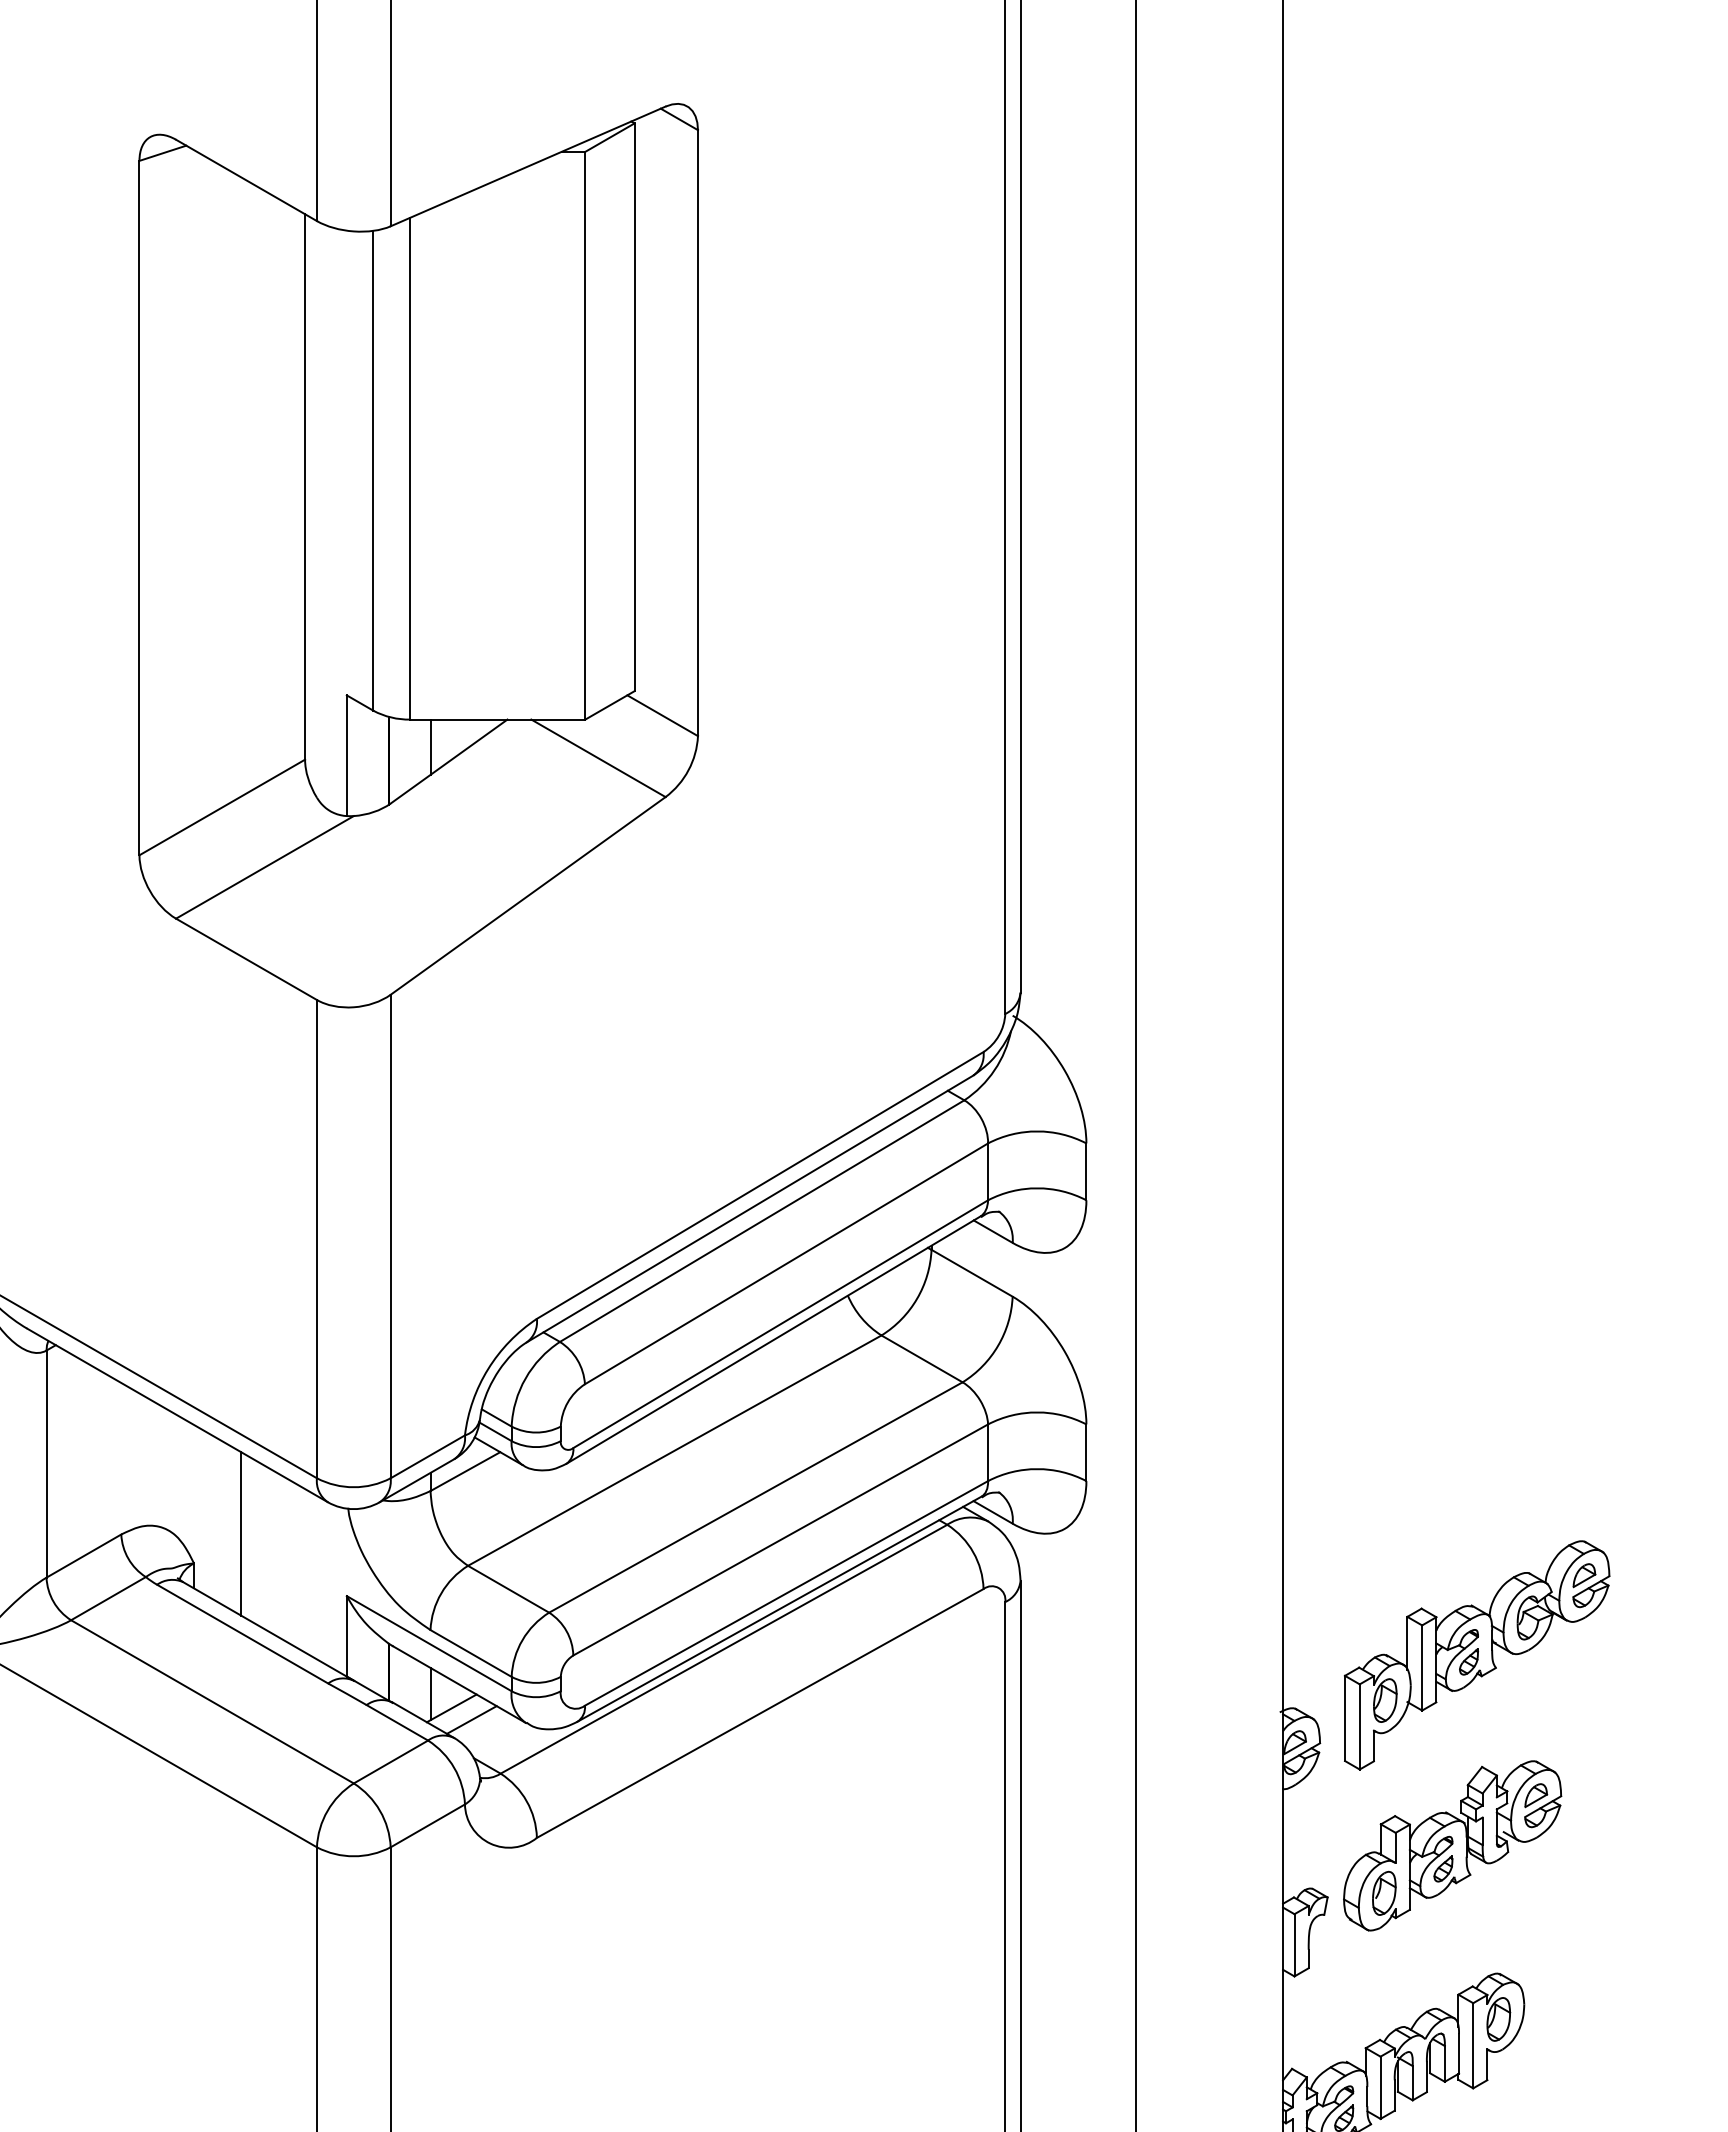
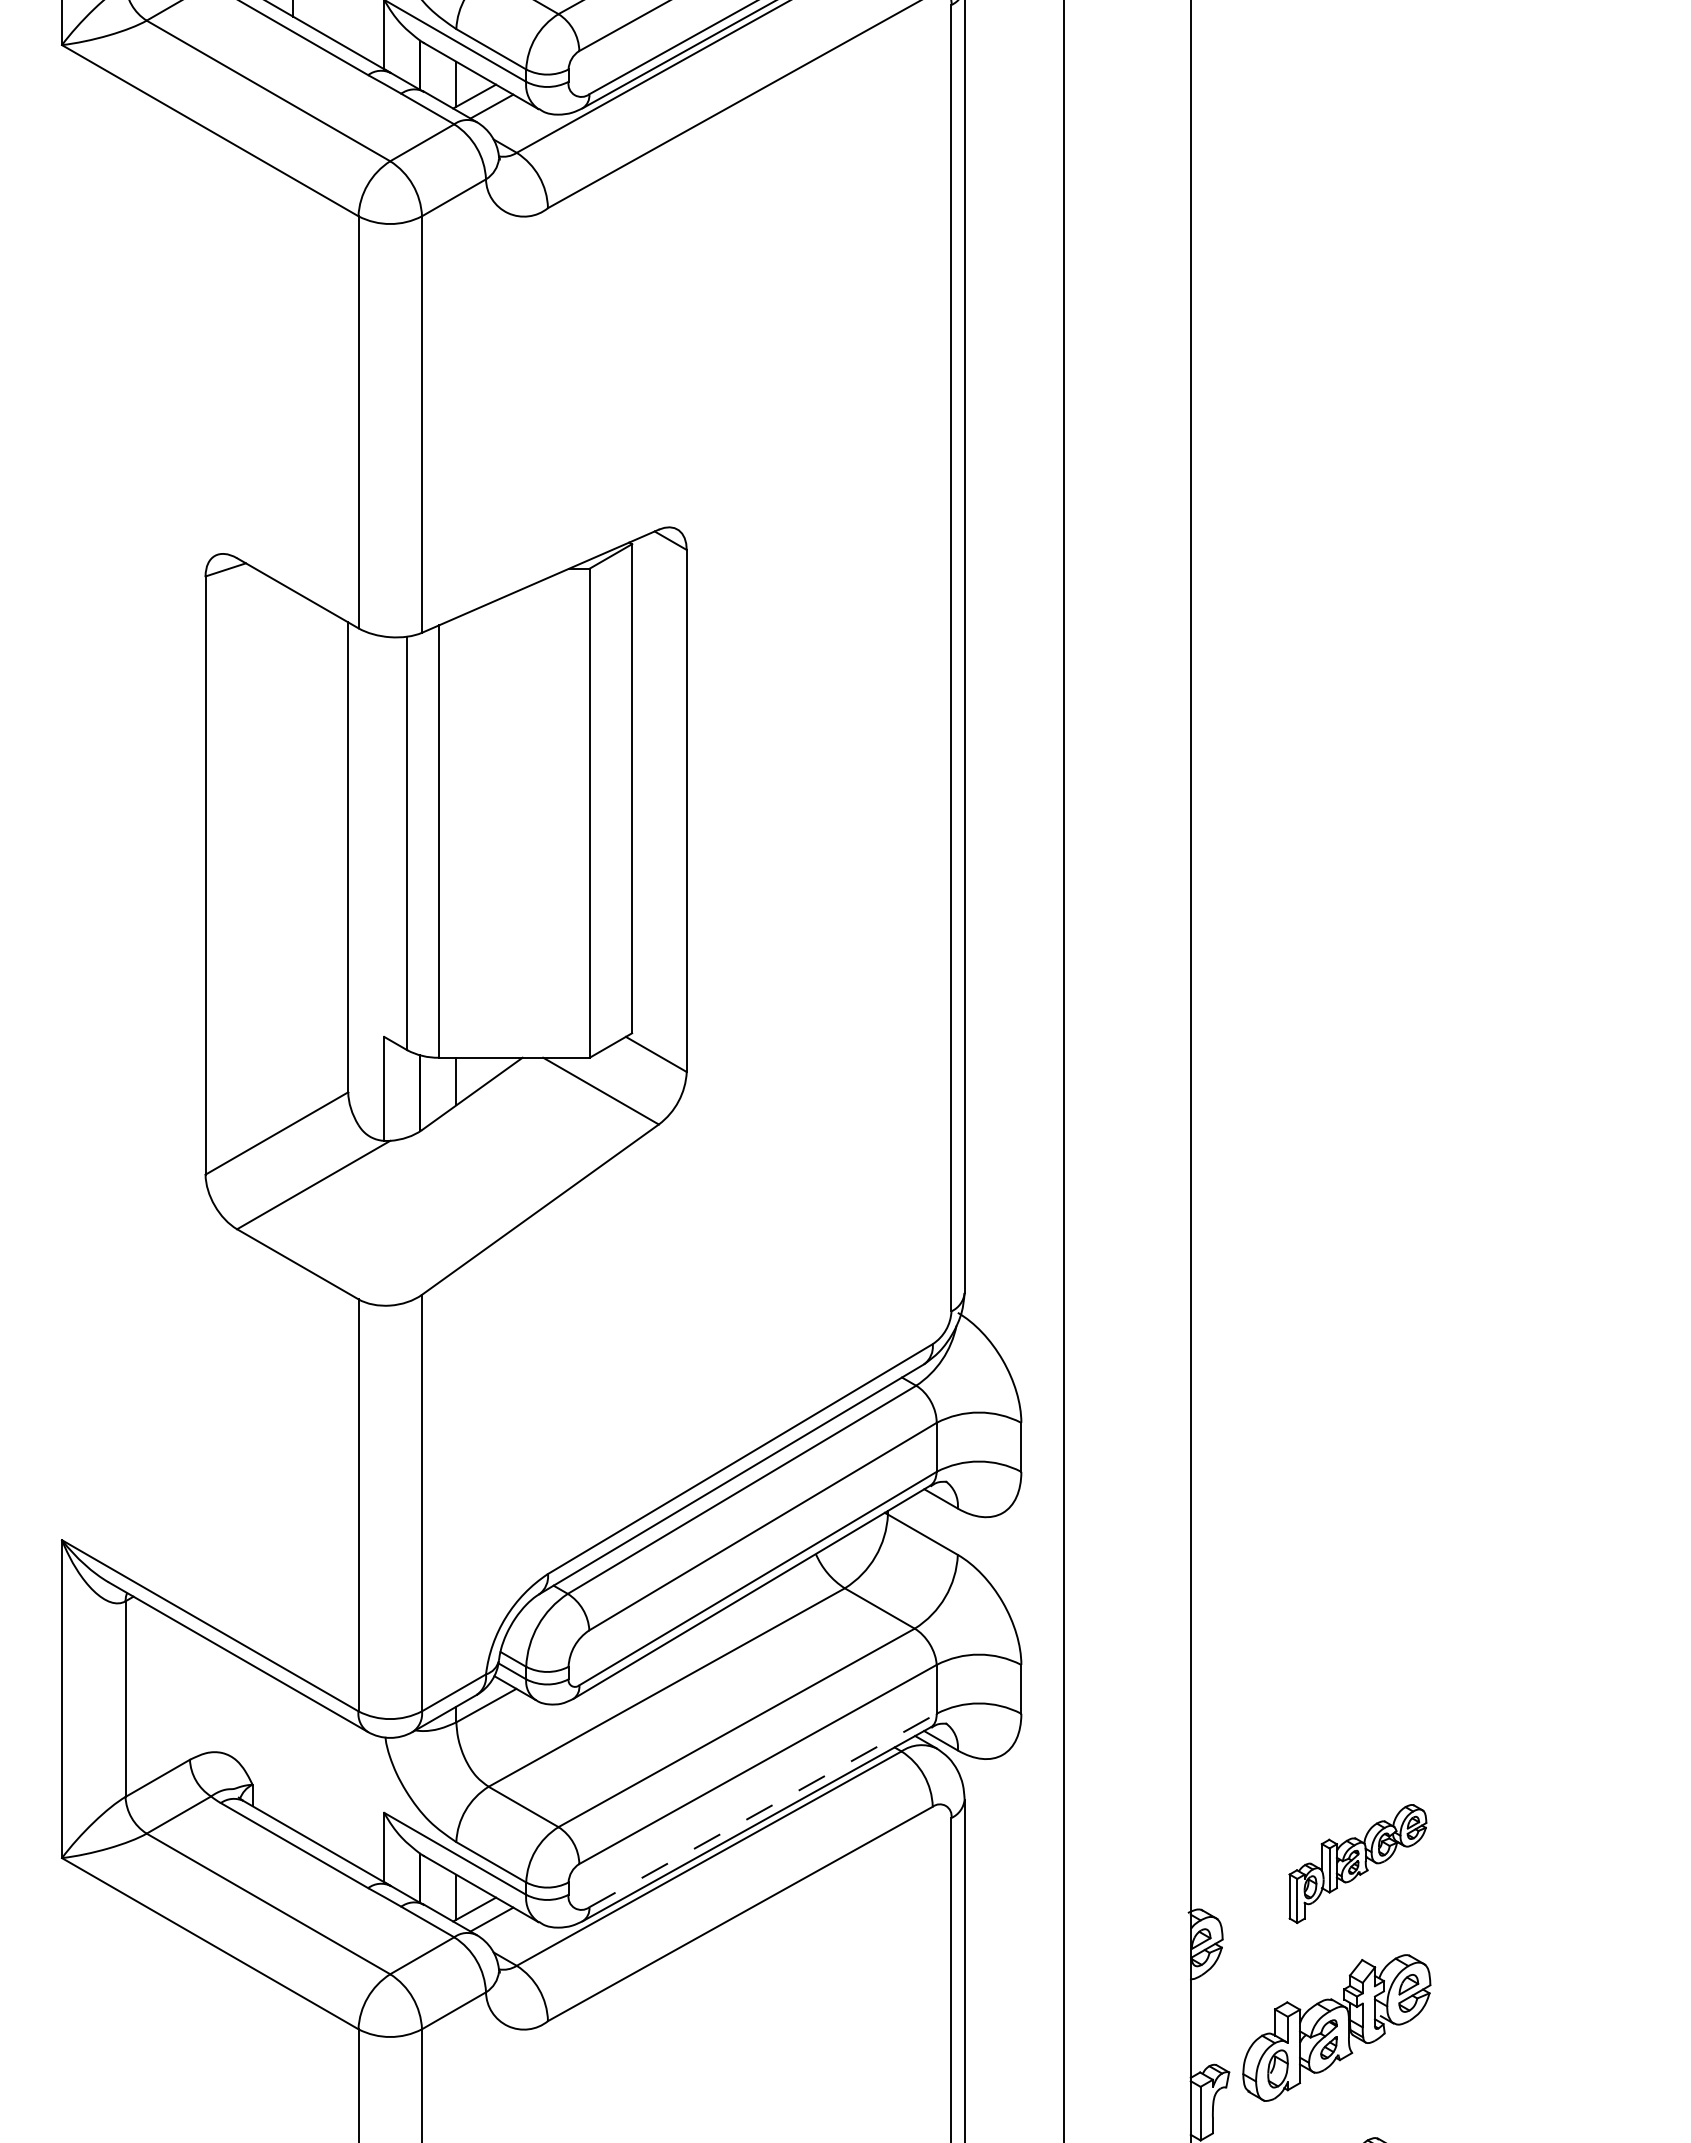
line: (241, 1533) -> (293, 1758), removed
line: (787, 1593) -> (763, 1810), solid -> dashed
part: (1476, 1654) -> (1357, 1863), size x0.6

